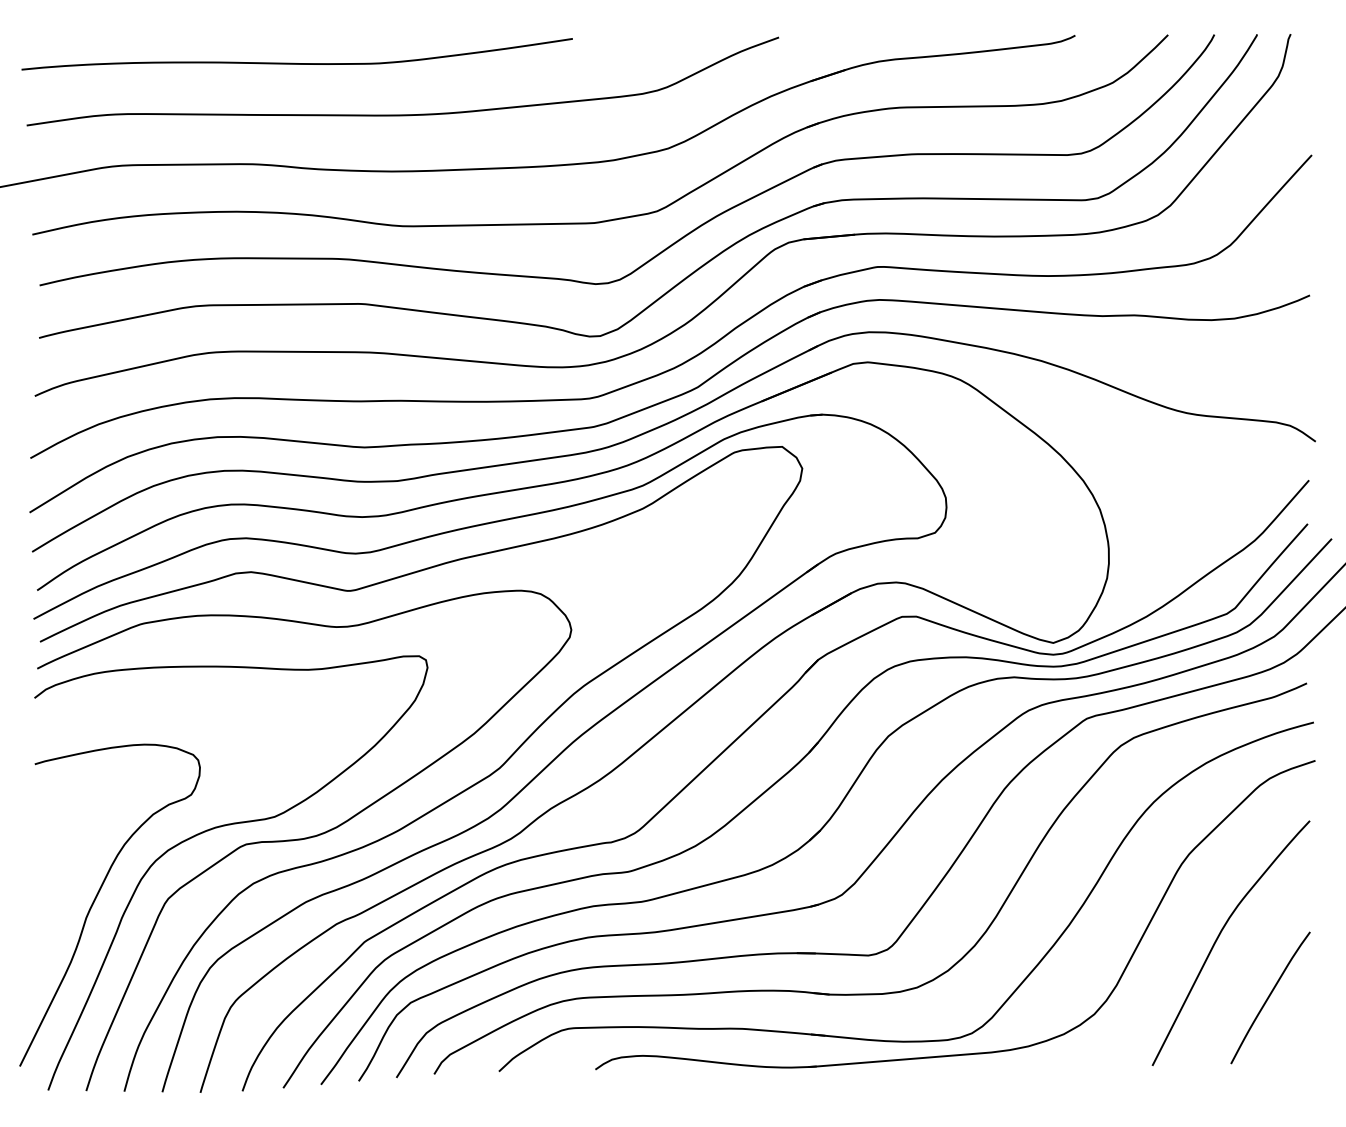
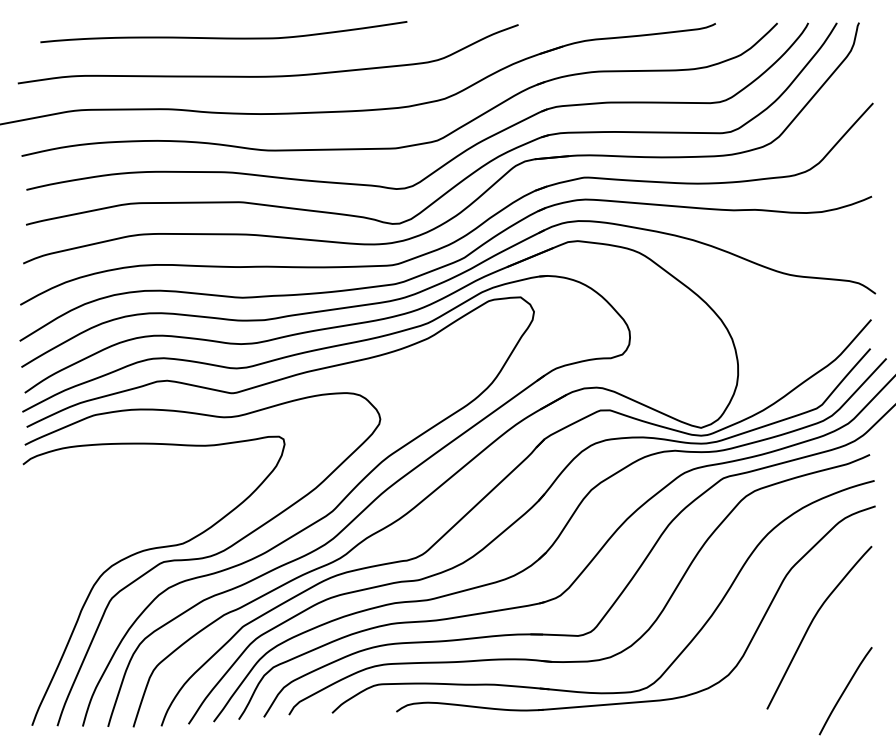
curve: (296, 62) -> (223, 37), moved
curve: (96, 899) -> (64, 598), removed
curve: (1270, 998) -> (845, 691), moved

